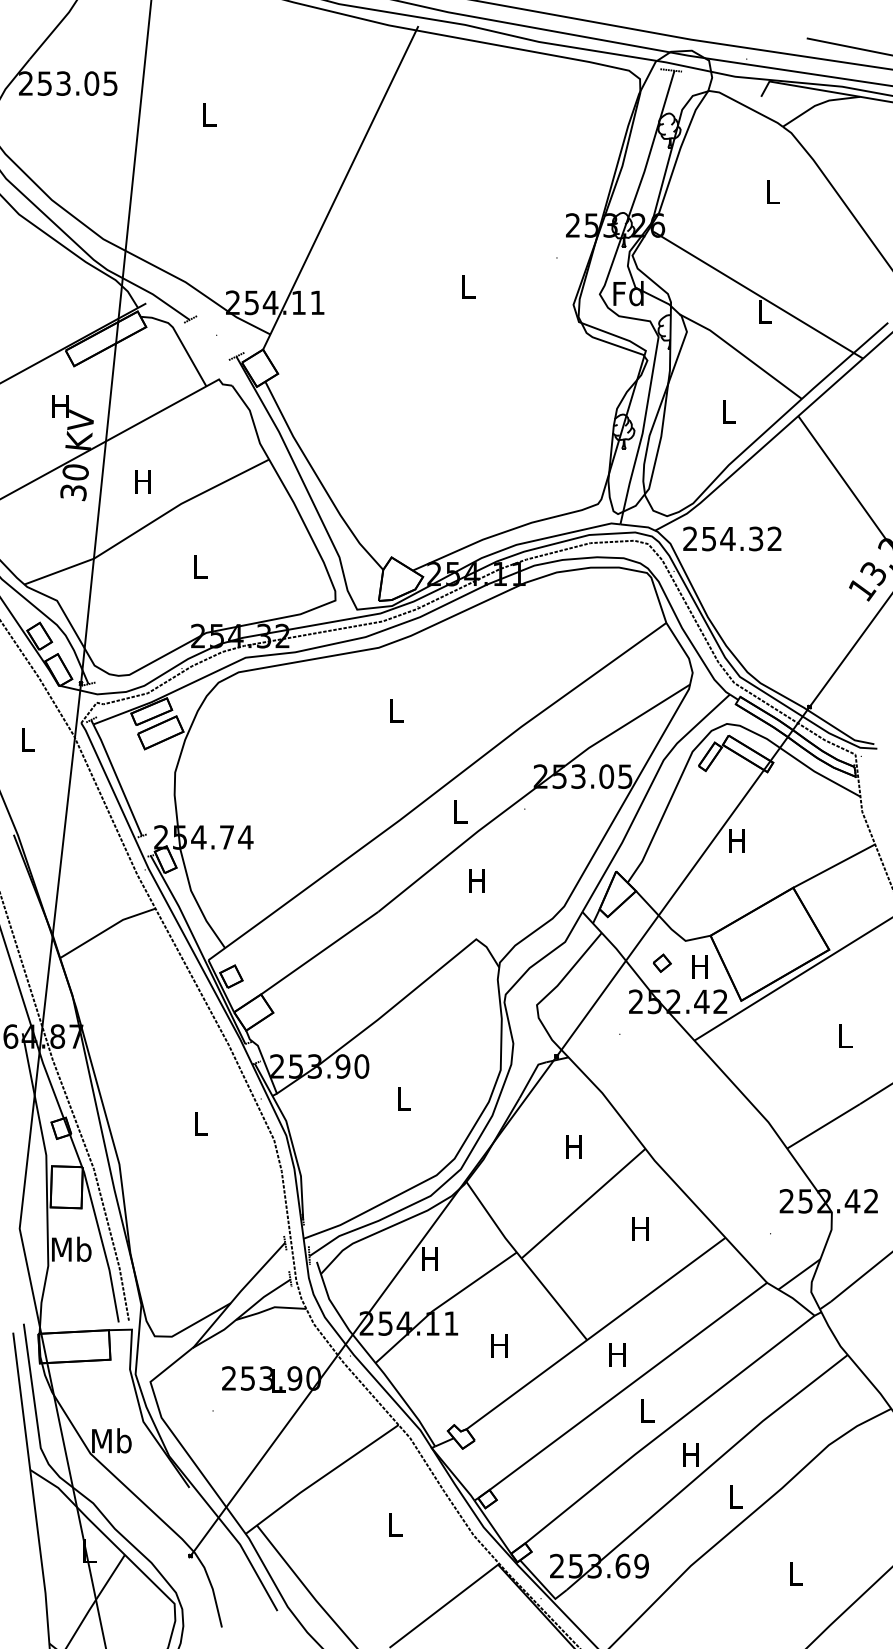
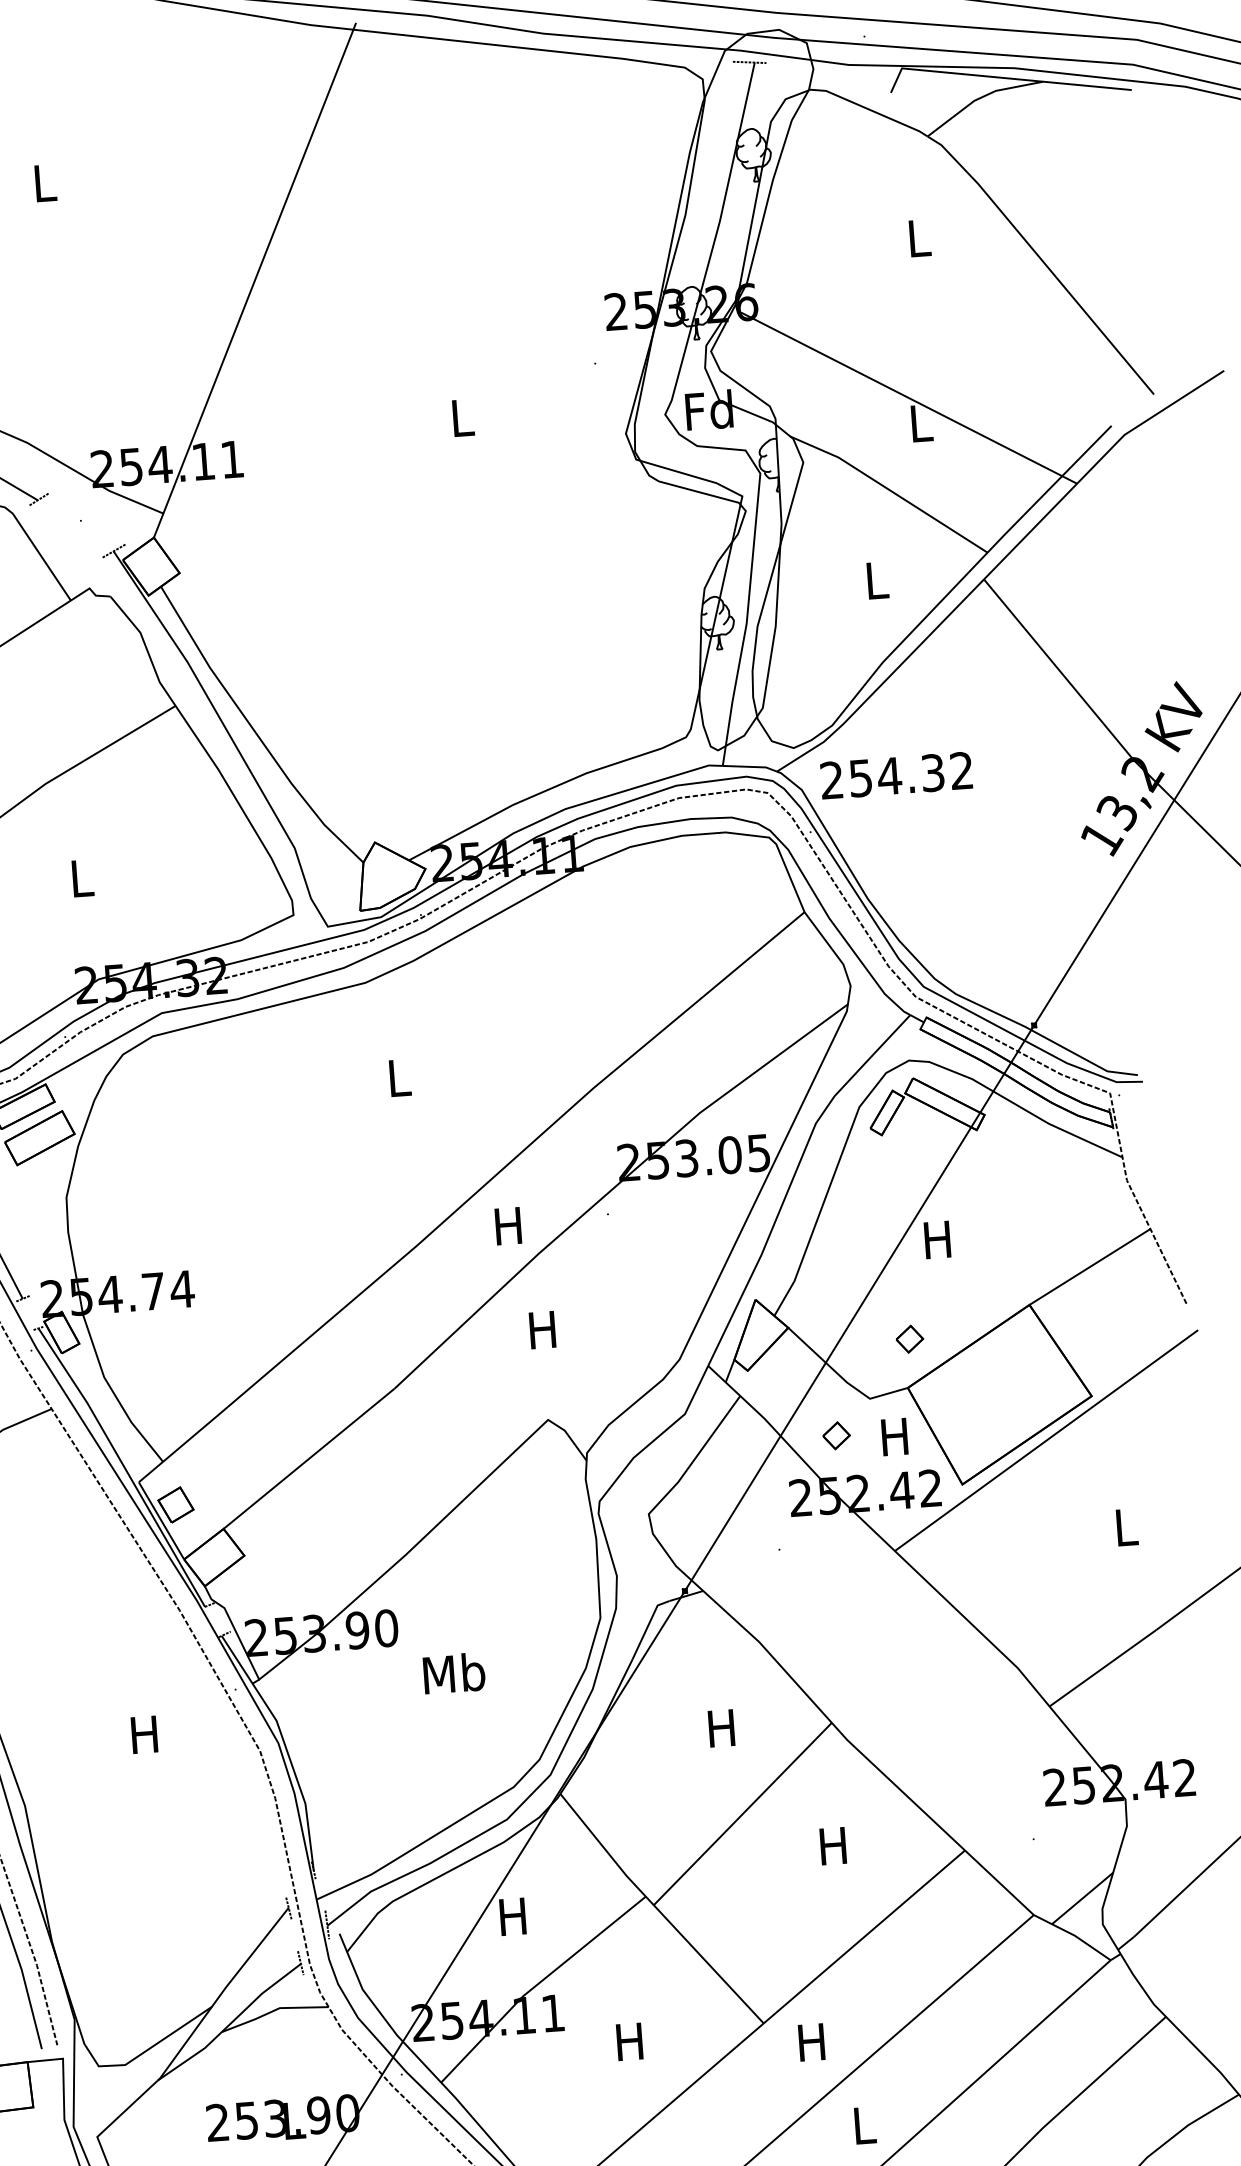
text: (459, 811) -> (507, 1225), L -> H
part: (714, 903) -> (910, 1337), added
text: (403, 1098) -> (454, 1672), L -> Mb
text: (199, 1123) -> (143, 1734), L -> H

